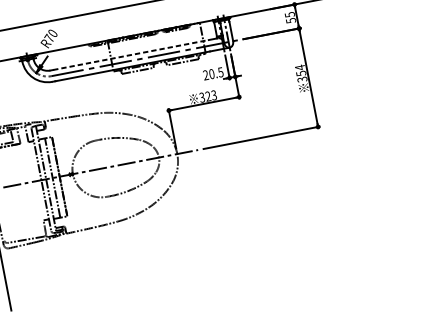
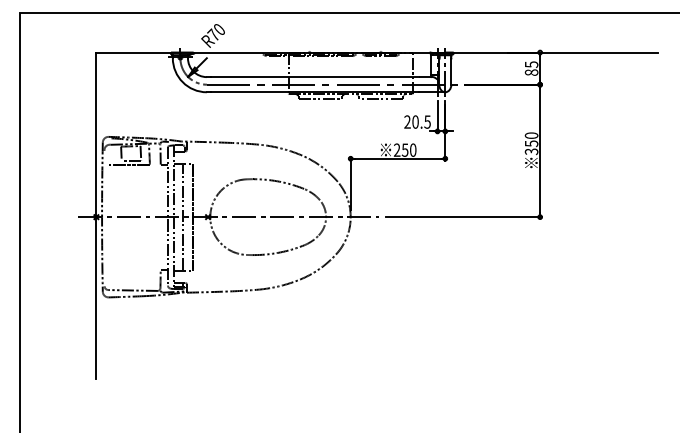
text: (290, 20) -> (531, 72), 55 -> 85
line: (131, 55) -> (315, 77), dashed -> solid
text: (300, 67) -> (531, 135), 354 -> 350
text: (207, 96) -> (404, 149), 323 -> 250

